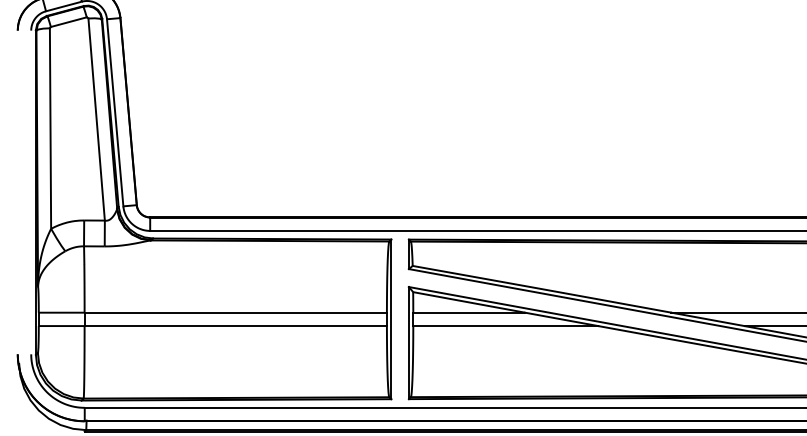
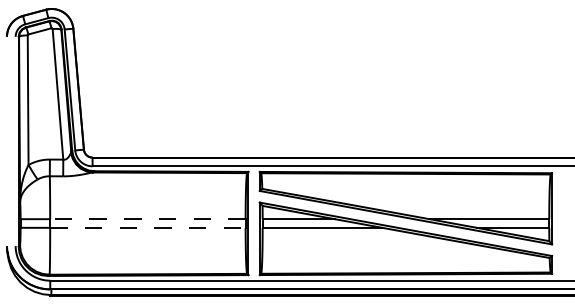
line: (235, 313) -> (147, 219), solid -> dashed
line: (235, 325) -> (147, 227), solid -> dashed

